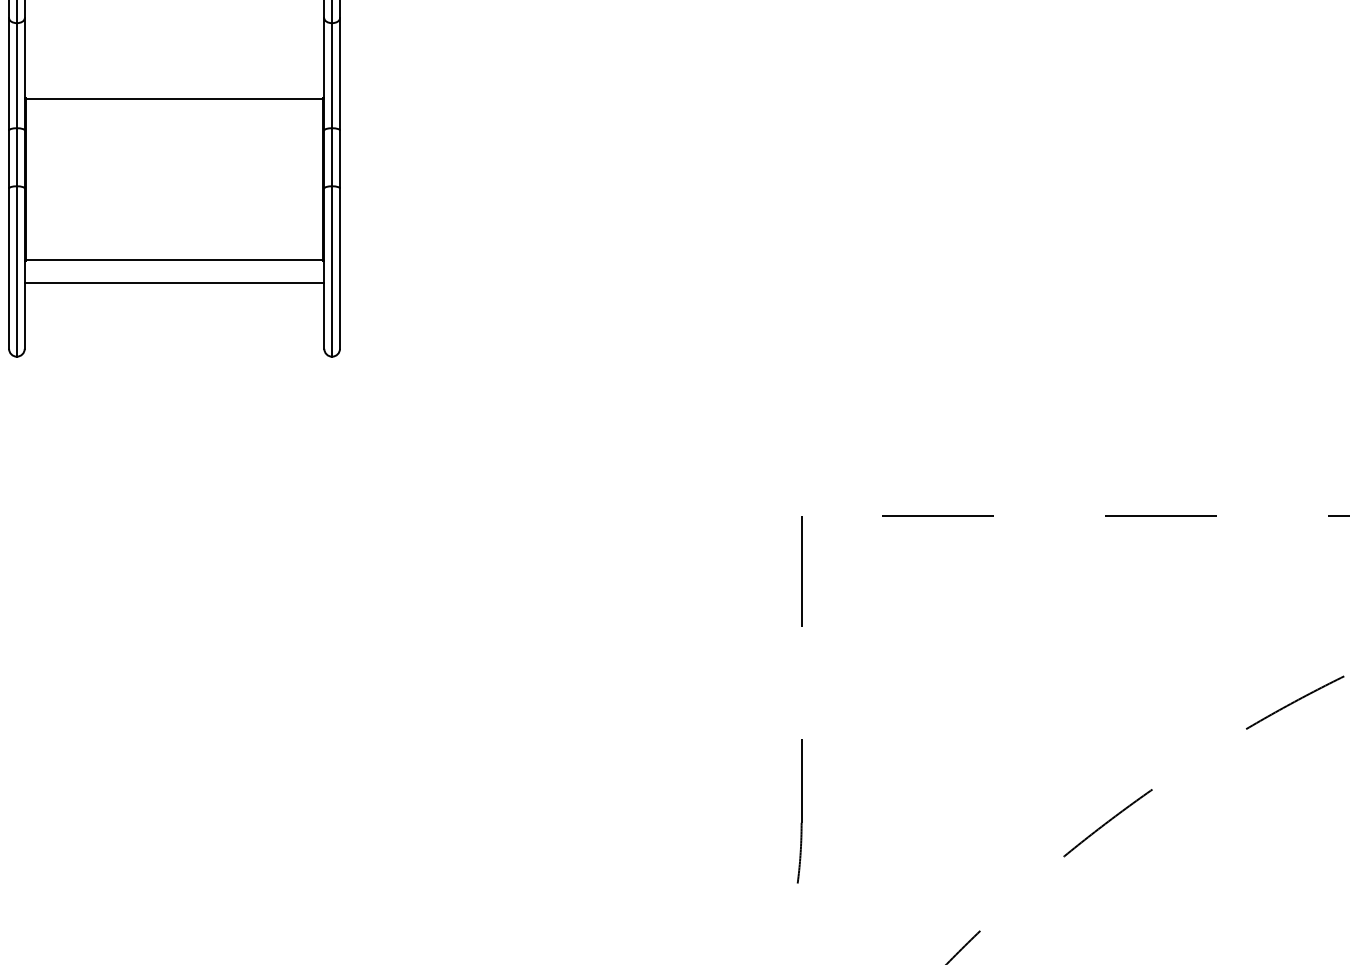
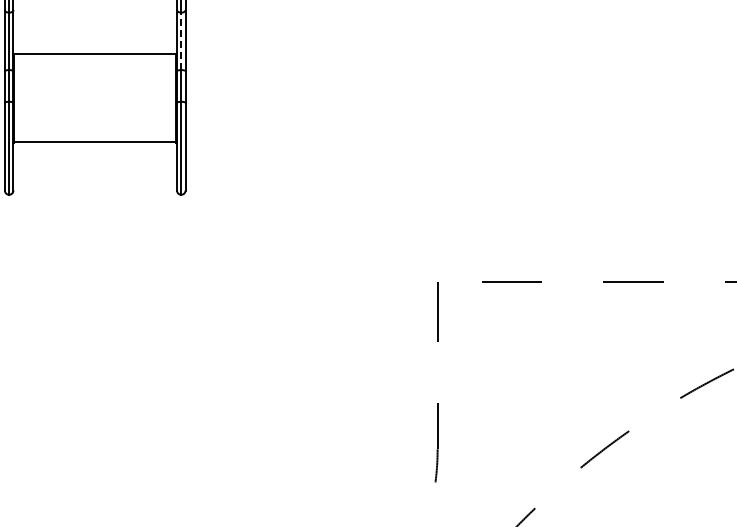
line: (332, 75) -> (181, 41), solid -> dashed
line: (175, 282) -> (95, 154), removed

